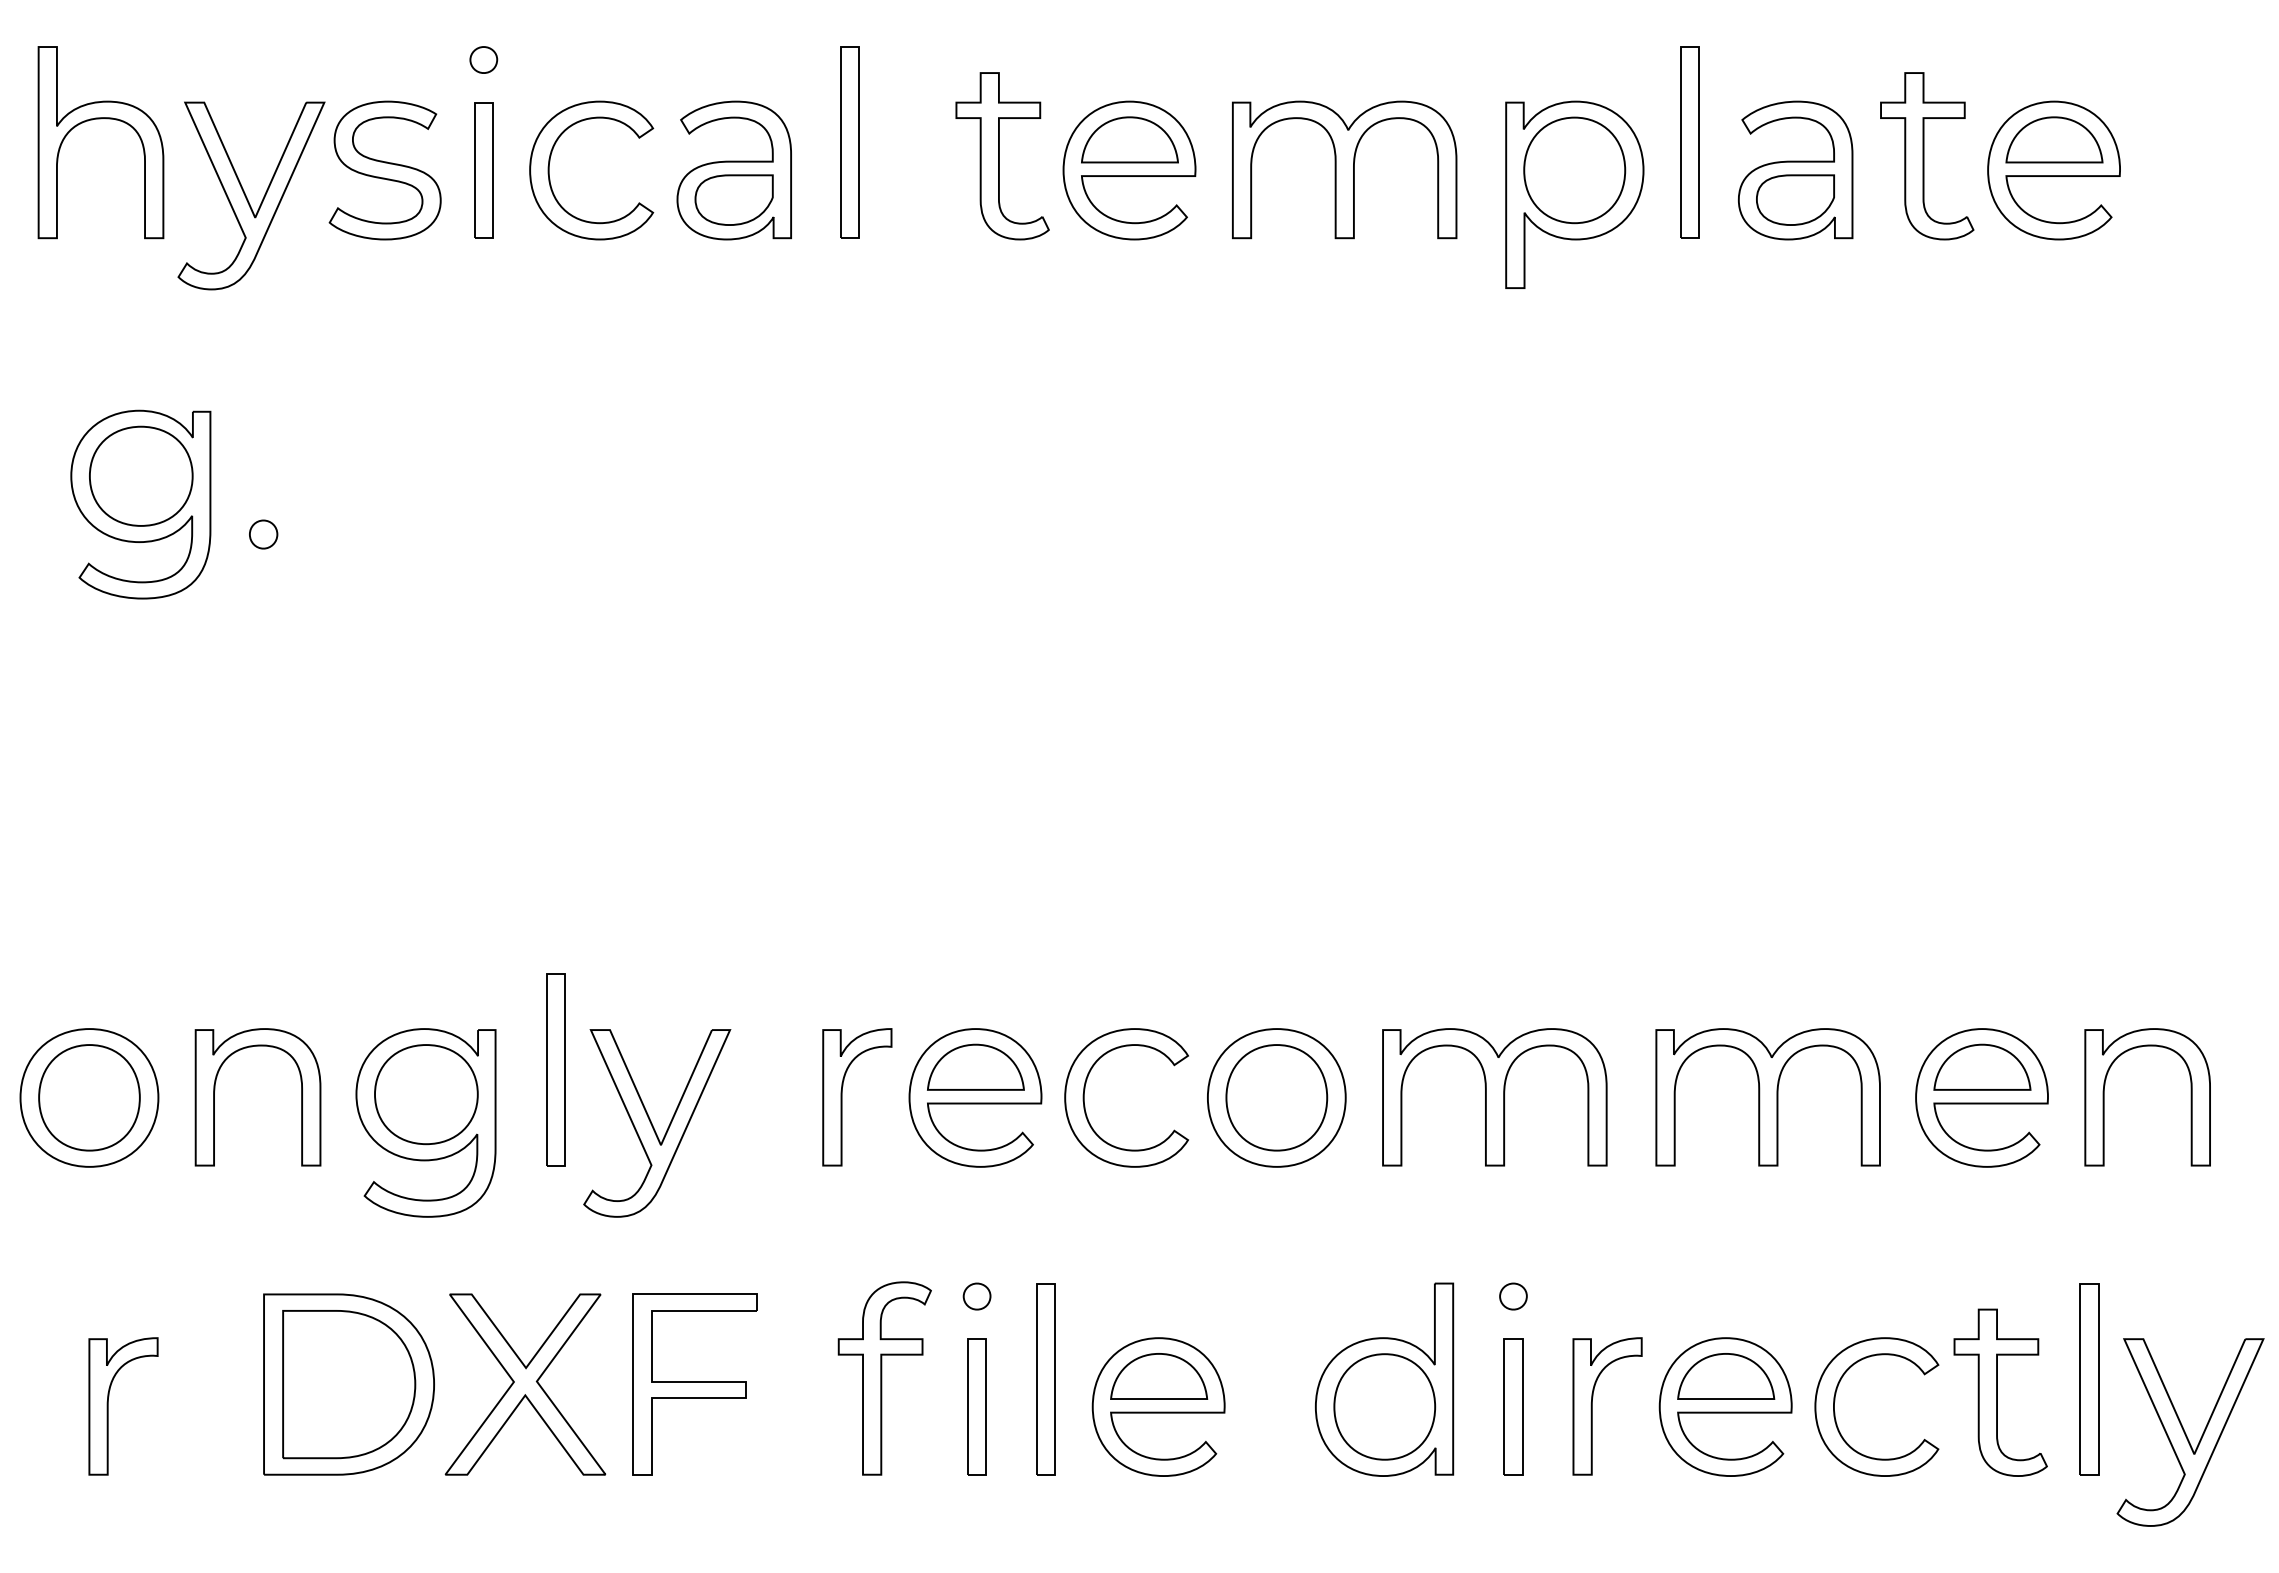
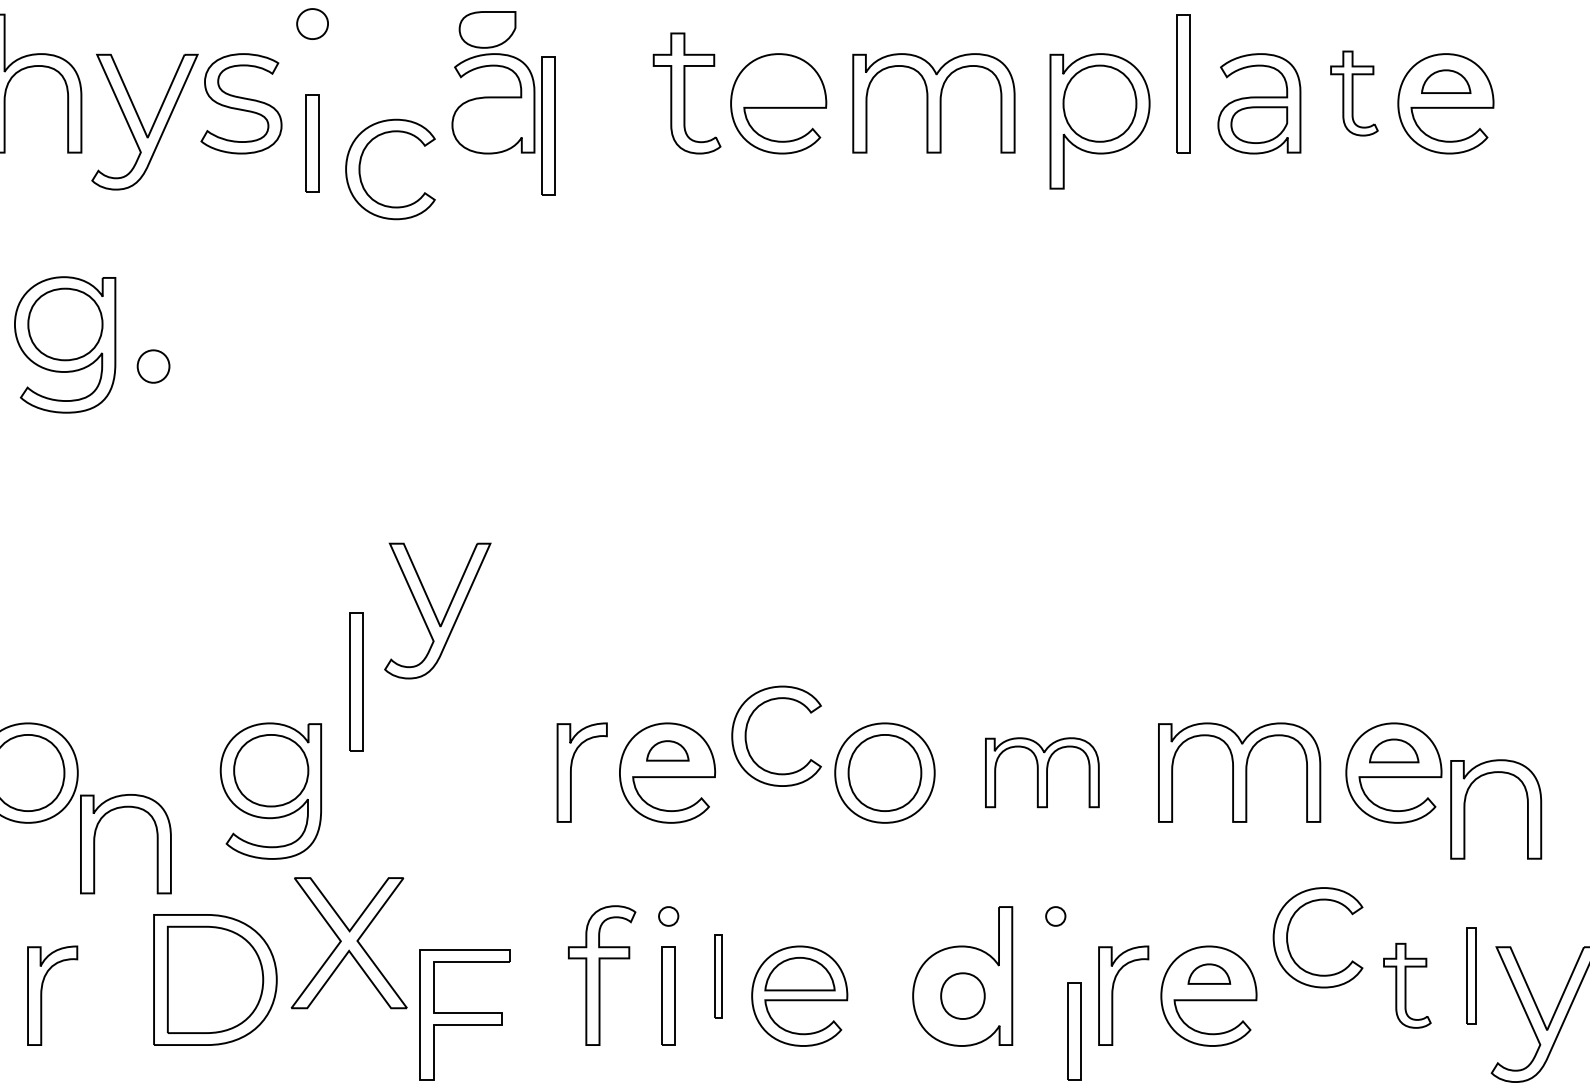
part: (483, 59) -> (312, 23), size x1.6
part: (1129, 139) -> (778, 81), removed
part: (2054, 139) -> (1446, 81), size x0.7
part: (849, 142) -> (548, 126), moved
part: (1927, 156) -> (1354, 93), size x0.7
part: (550, 162) -> (360, 163), moved
part: (483, 170) -> (312, 143), moved
part: (733, 199) -> (487, 29), moved
part: (263, 534) -> (153, 366), size x1.6
part: (975, 1066) -> (667, 750), size x0.6
part: (1982, 1066) -> (1394, 750), size x0.7
part: (555, 1069) -> (355, 681), moved
part: (1085, 1089) -> (746, 730), moved
part: (215, 1090) -> (95, 839), moved
part: (1494, 1097) -> (1042, 772), size x0.7
part: (2104, 1097) -> (1464, 809), moved
part: (657, 1123) -> (438, 611), moved
part: (1726, 1376) -> (1209, 974), size x0.6
part: (1045, 1379) -> (718, 976), size x0.6
part: (2089, 1379) -> (1471, 976), size x0.7
part: (525, 1384) -> (349, 943), moved
part: (694, 1384) -> (464, 1015), moved
part: (2000, 1392) -> (1407, 985), size x0.7
part: (1835, 1401) -> (1288, 933), moved
part: (1384, 1406) -> (962, 995), size x0.6
part: (1513, 1406) -> (1074, 1031), moved

